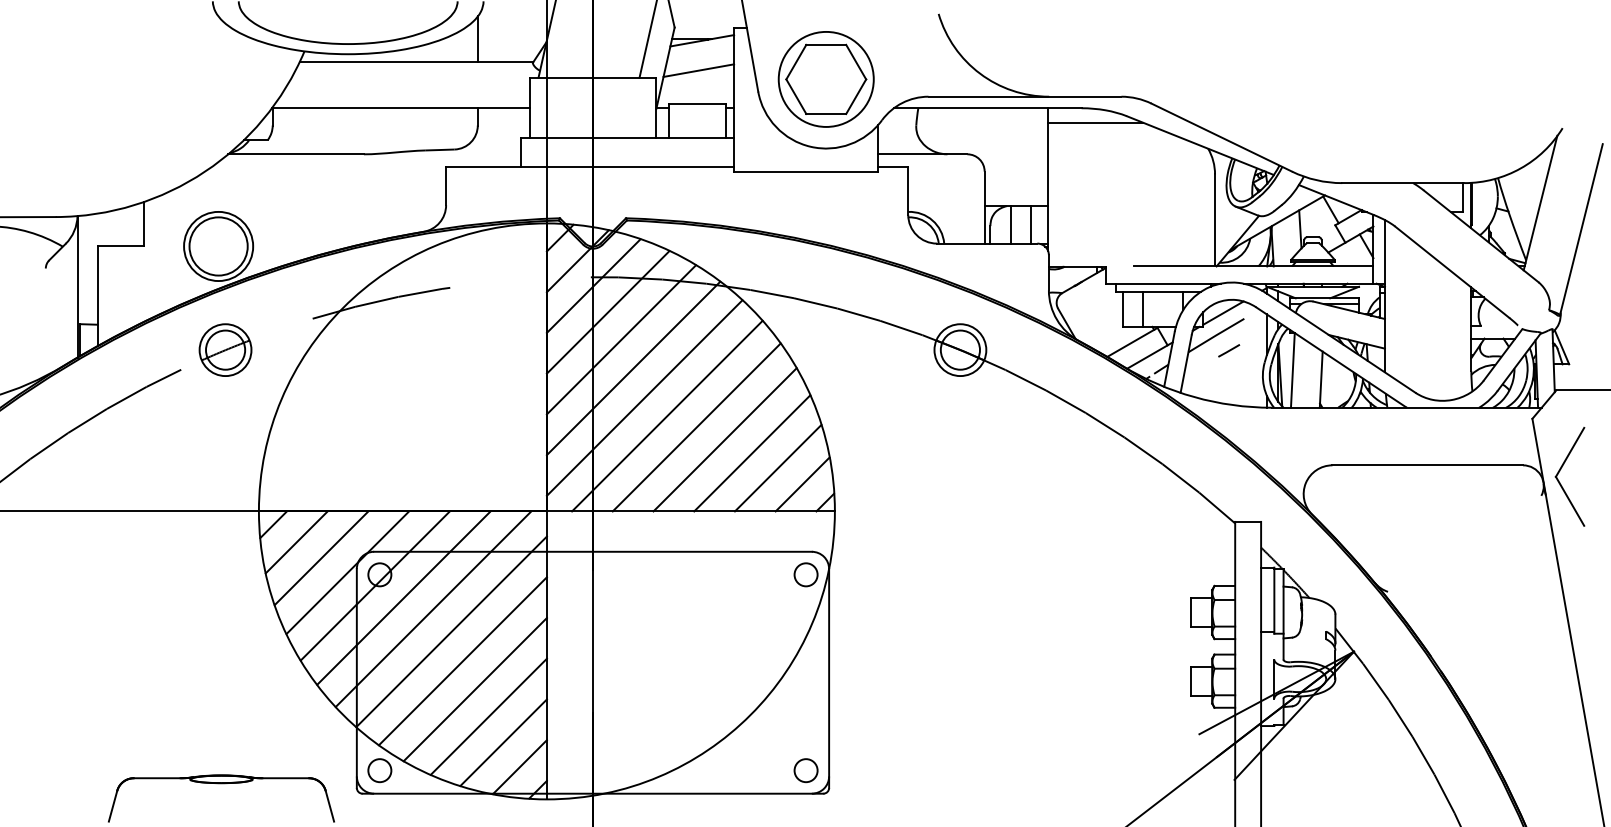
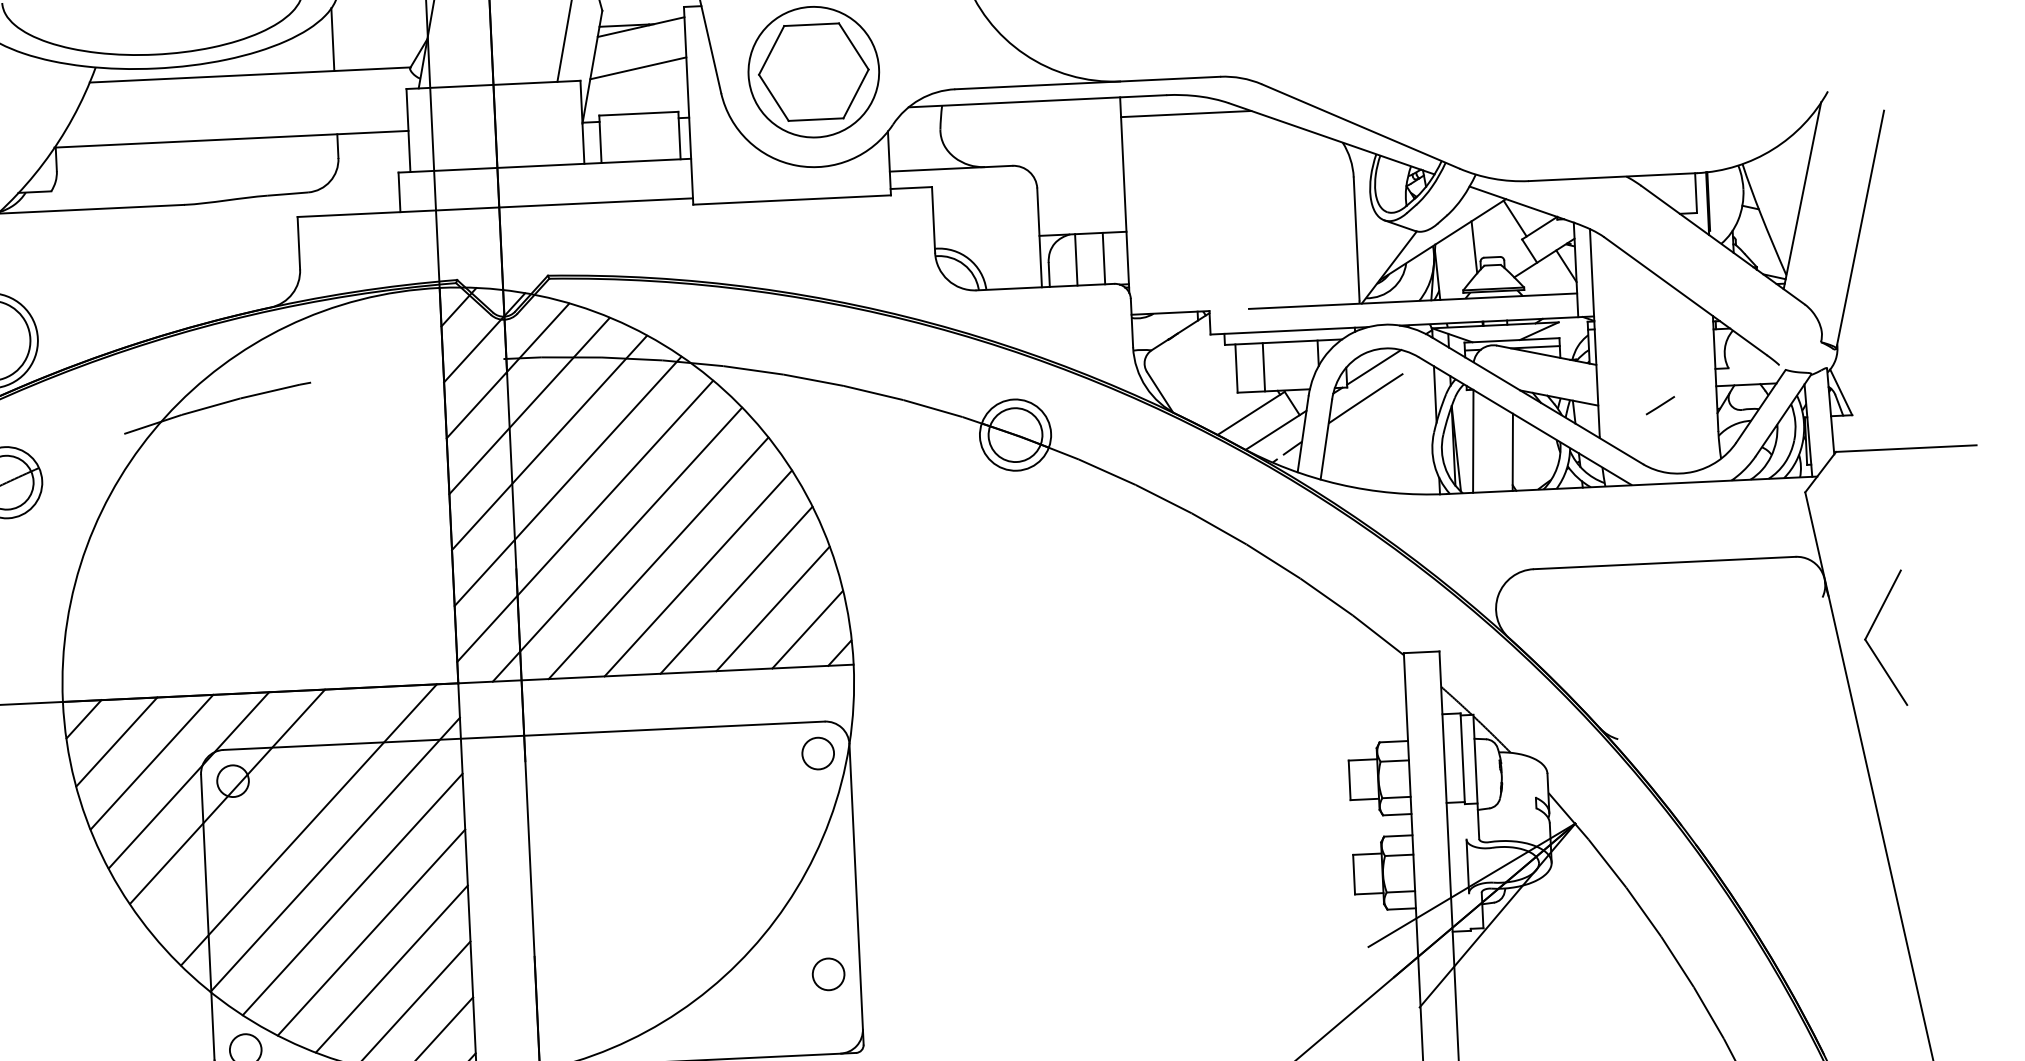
line: (1229, 350) -> (1660, 405), moved
part: (1560, 471) -> (1871, 631), moved
line: (403, 597) -> (266, 810), removed
circle: (805, 770) -> (827, 974), moved

